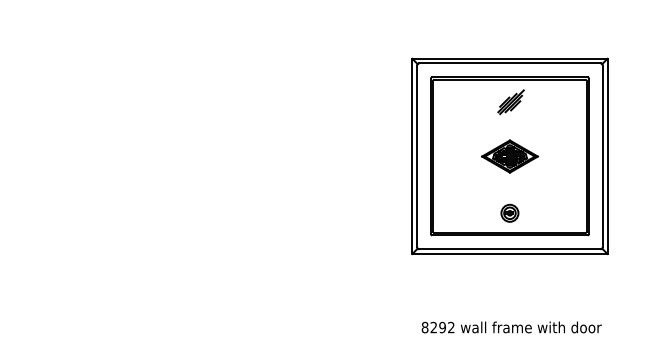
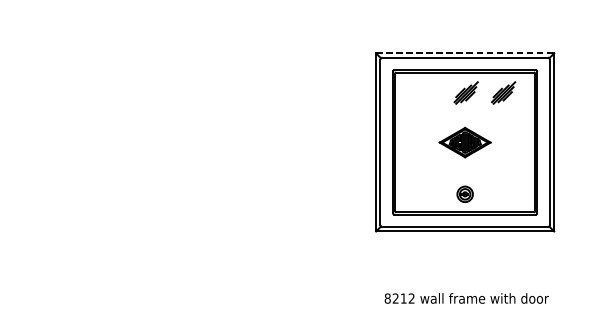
line: (509, 58) -> (464, 53), solid -> dashed
part: (551, 102) -> (503, 93), added
text: (442, 327) -> (403, 298), 8292 -> 8212

